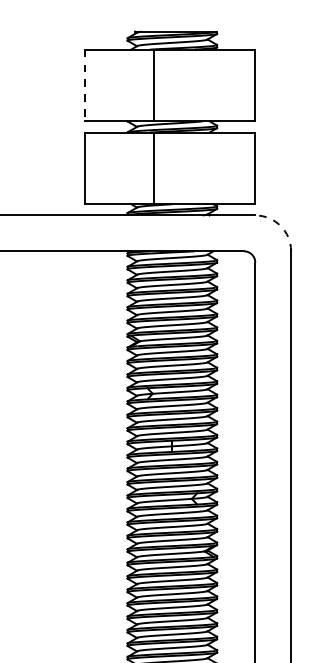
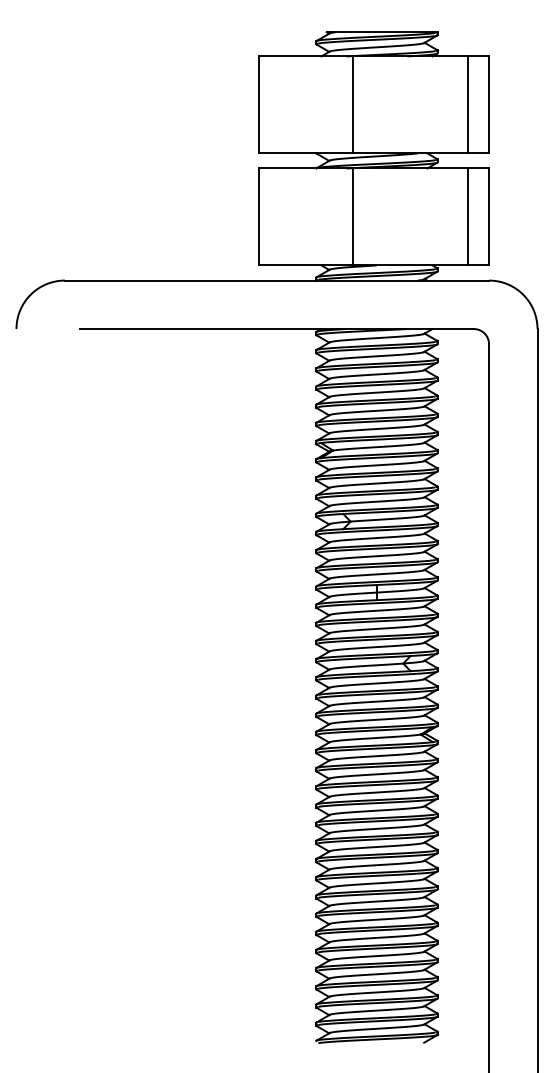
line: (84, 85) -> (258, 105), dashed -> solid
line: (239, 85) -> (467, 104), added
line: (239, 168) -> (467, 216), added
arc: (280, 225) -> (523, 294), dashed -> solid

